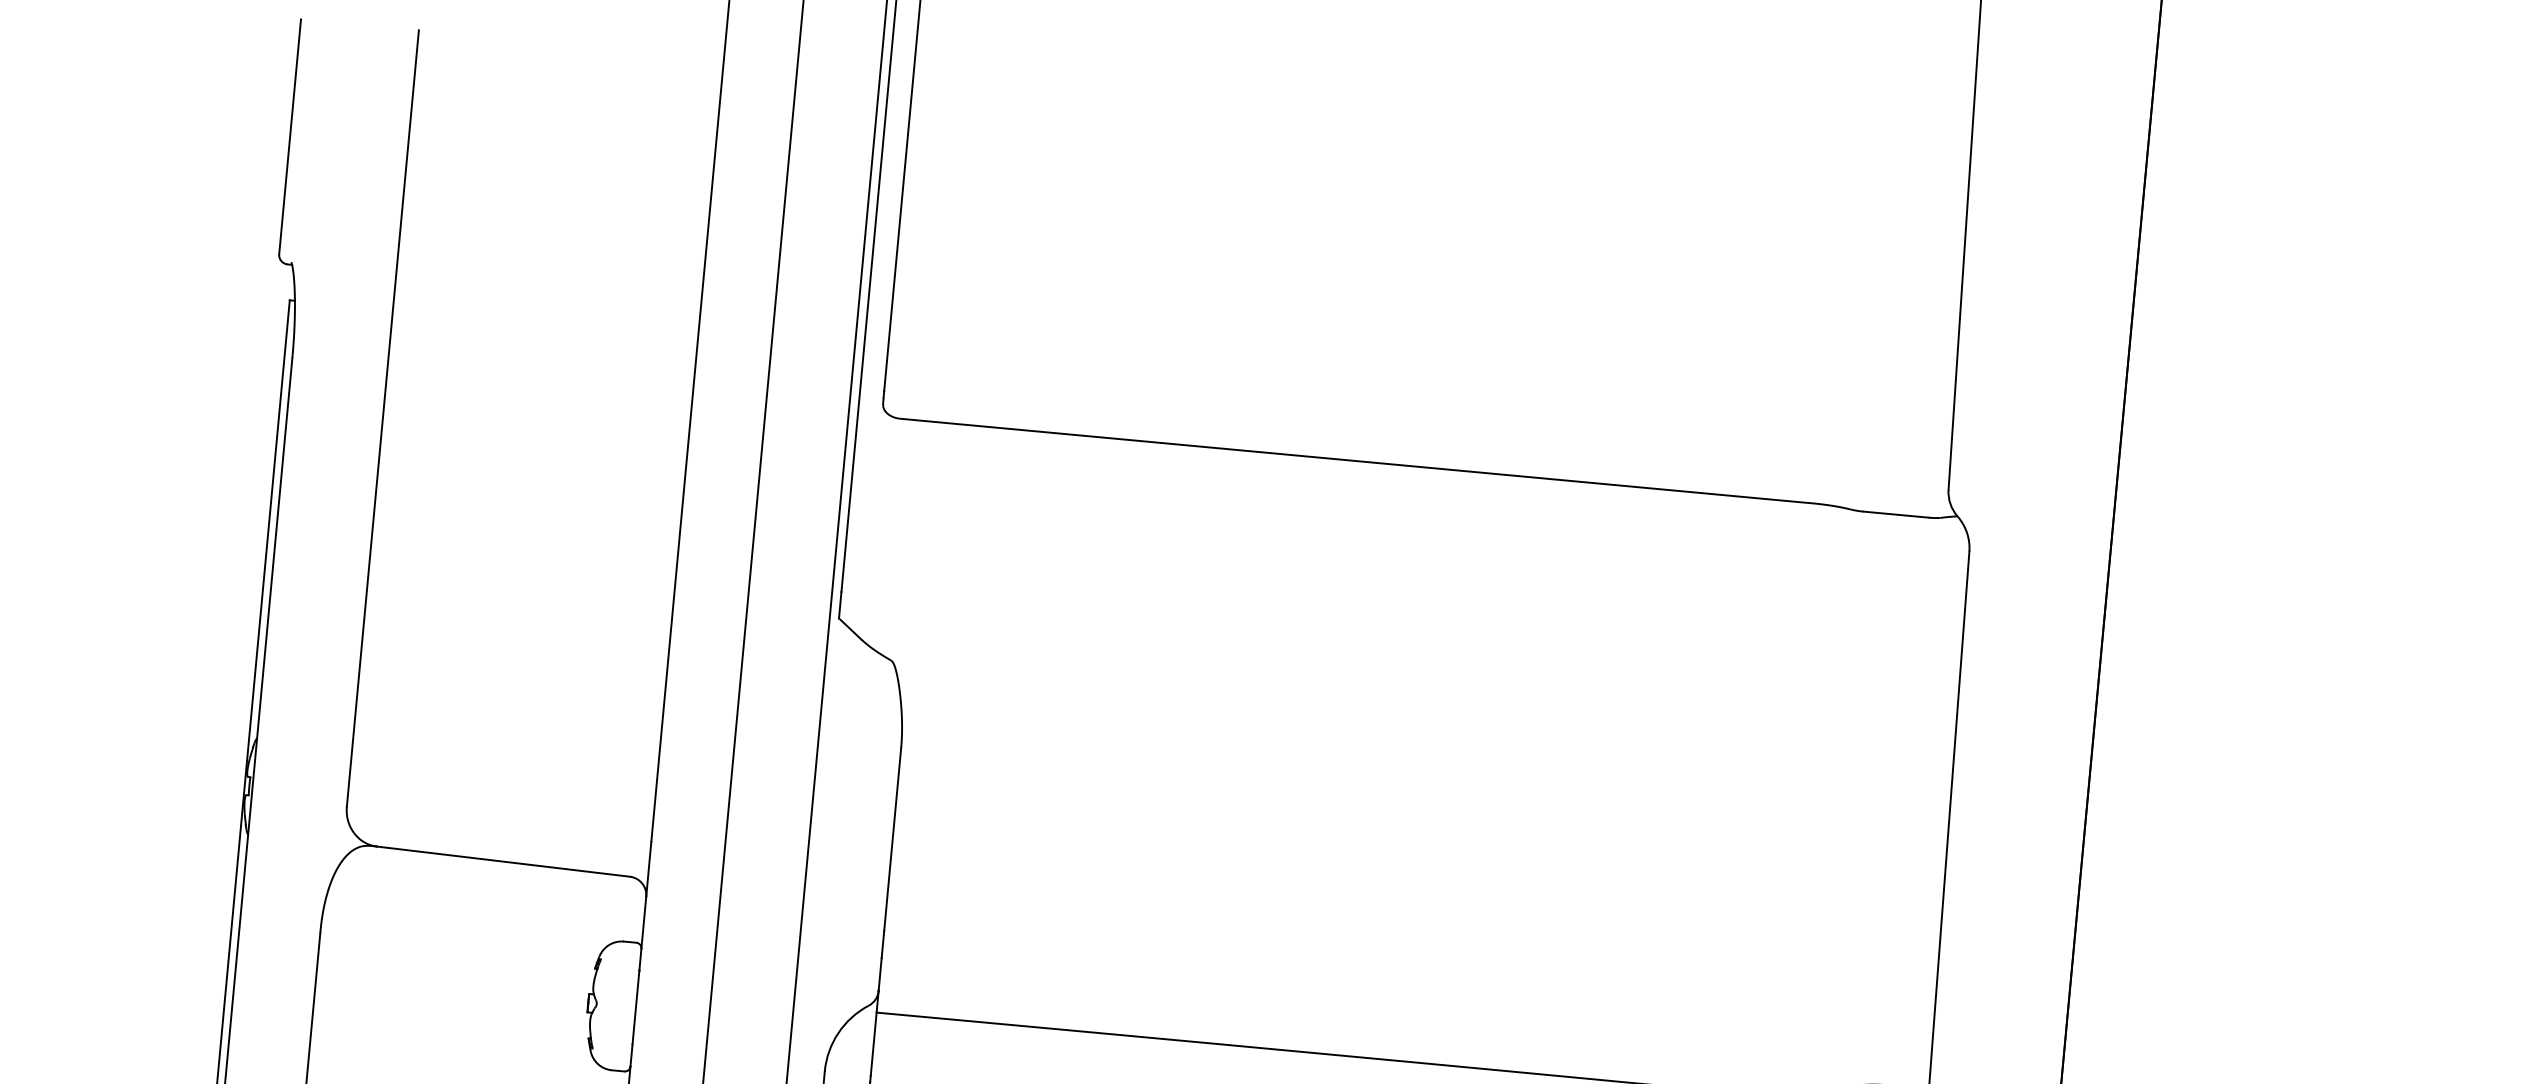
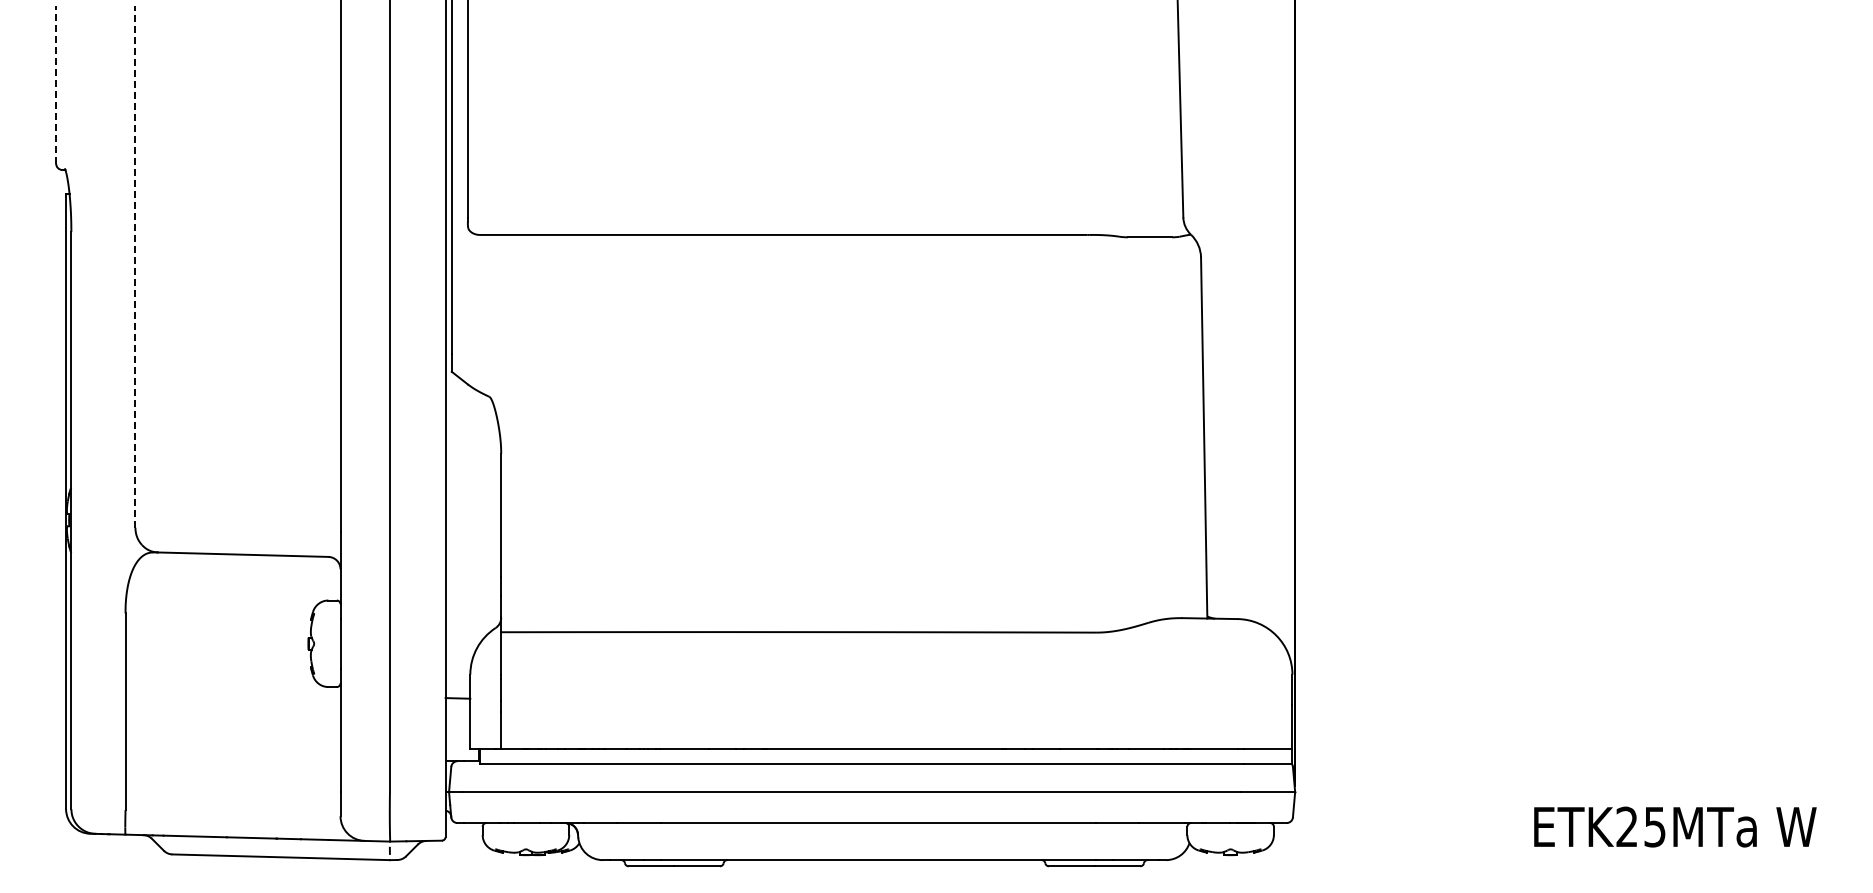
line: (290, 136) -> (56, 84), solid -> dashed
line: (383, 418) -> (135, 266), solid -> dashed

